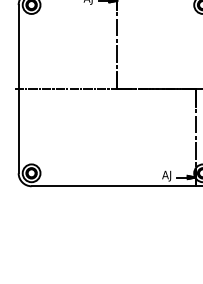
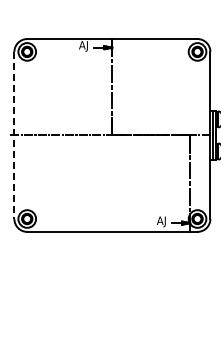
line: (18, 89) -> (14, 135), solid -> dashed

